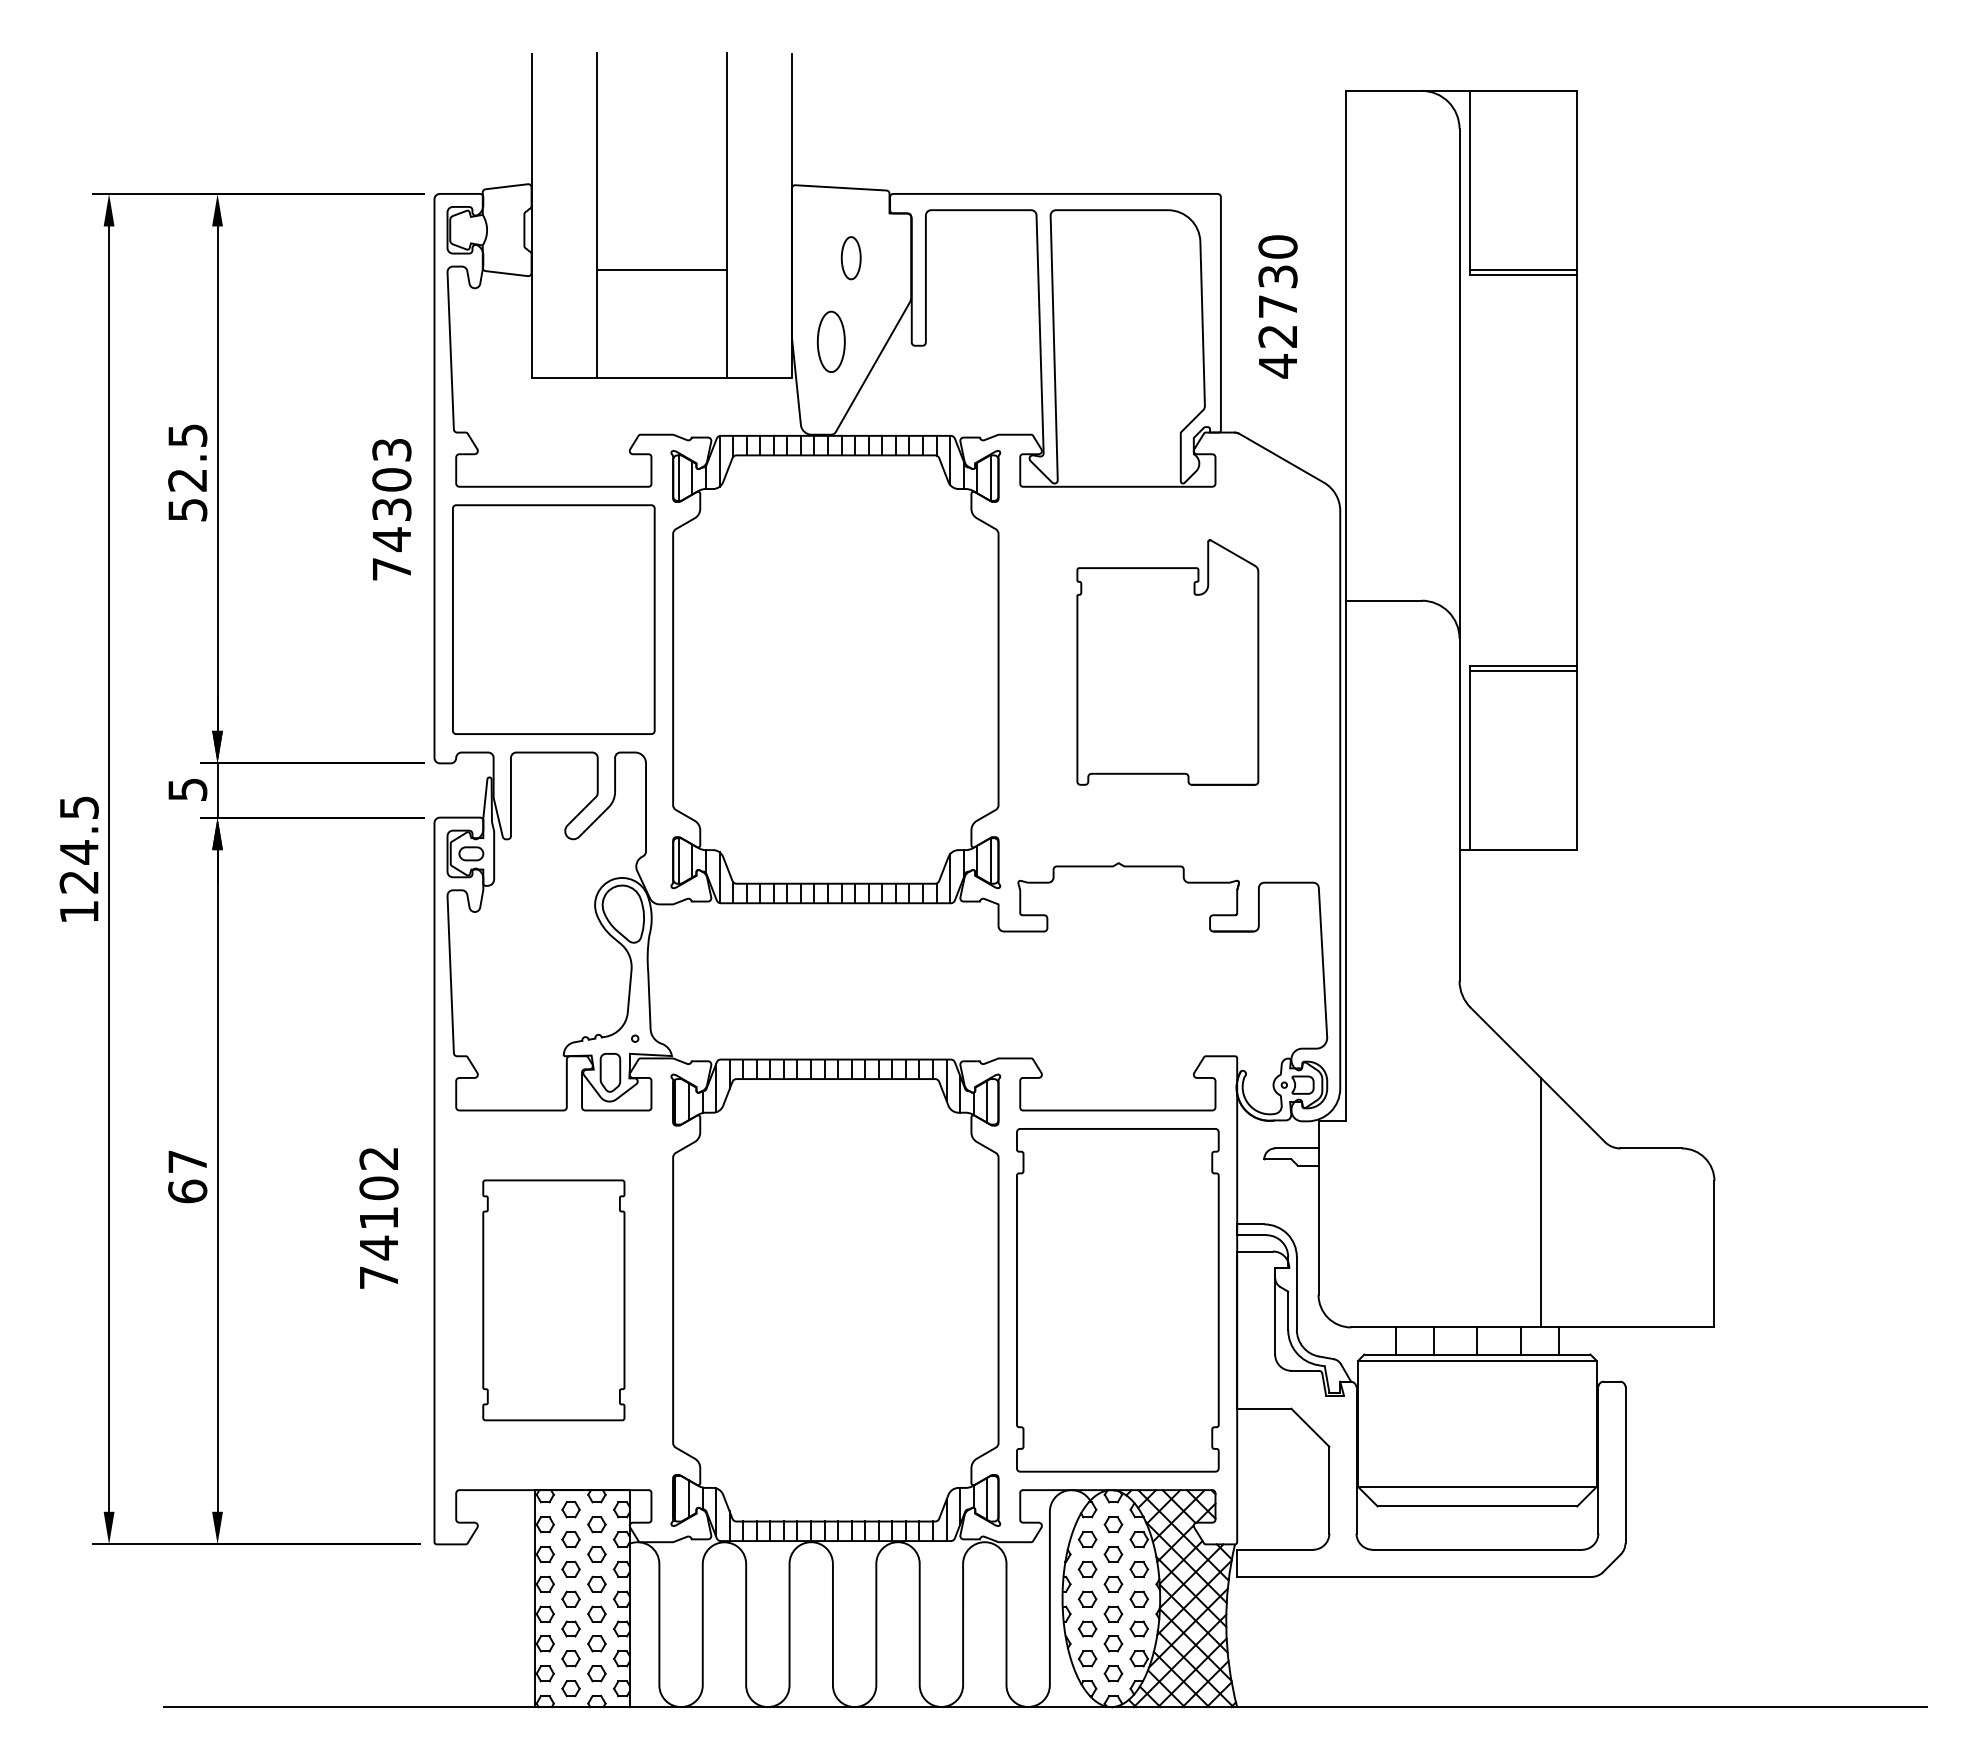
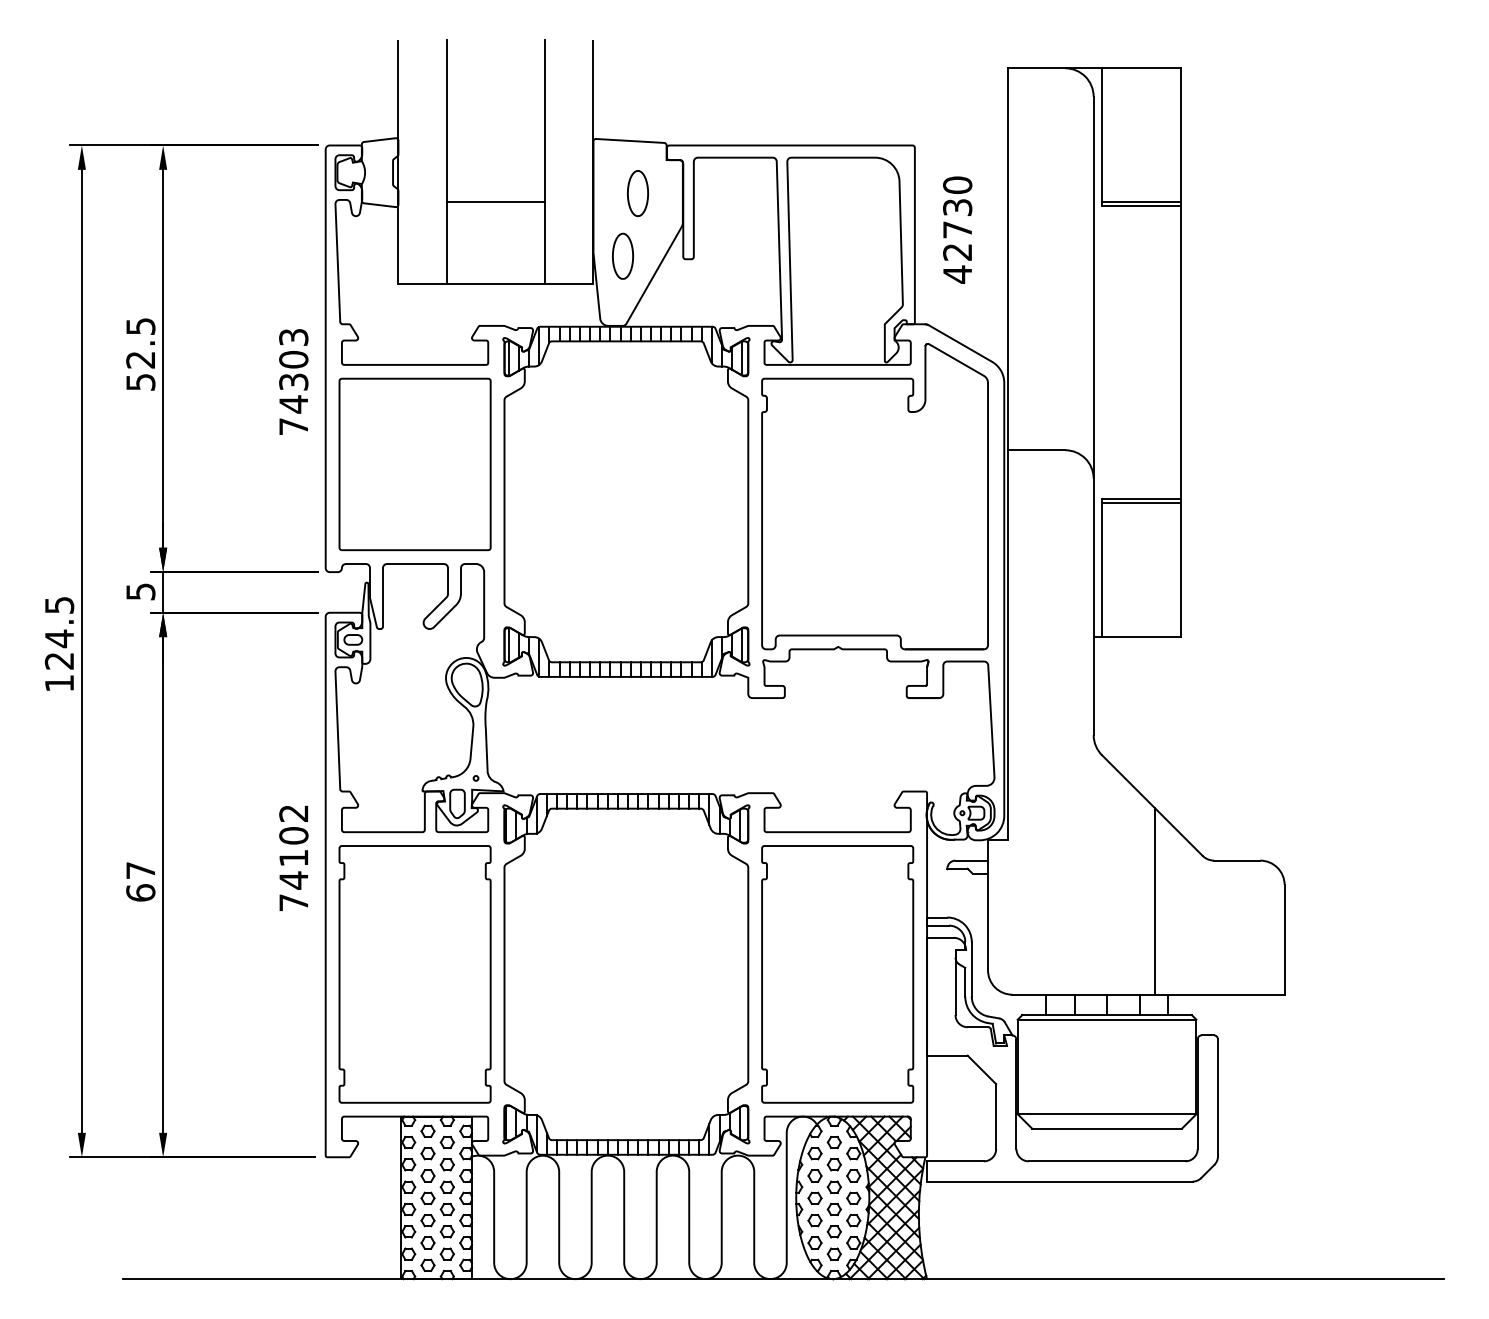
part: (850, 258) -> (637, 193), size x1.43
part: (1167, 662) -> (874, 496), size x1.67
text: (378, 1218) -> (293, 858), moved
part: (553, 1300) -> (414, 974), size x1.43

